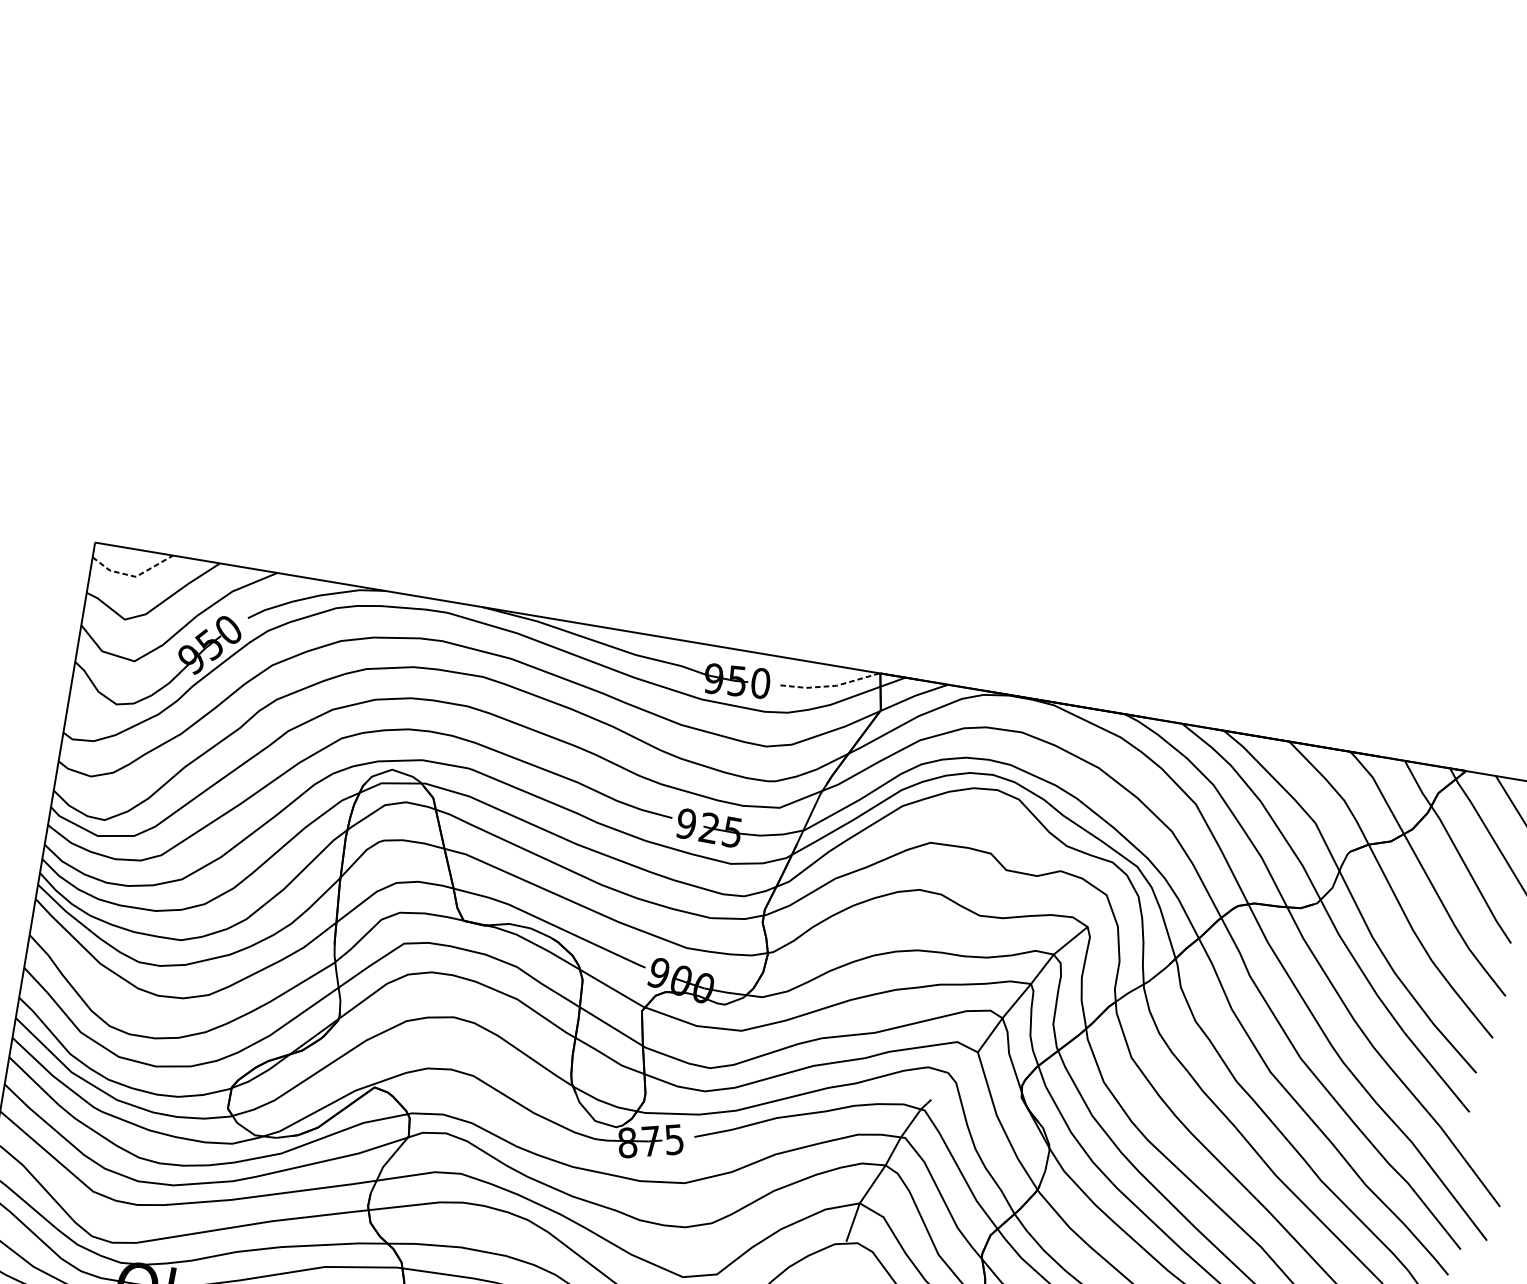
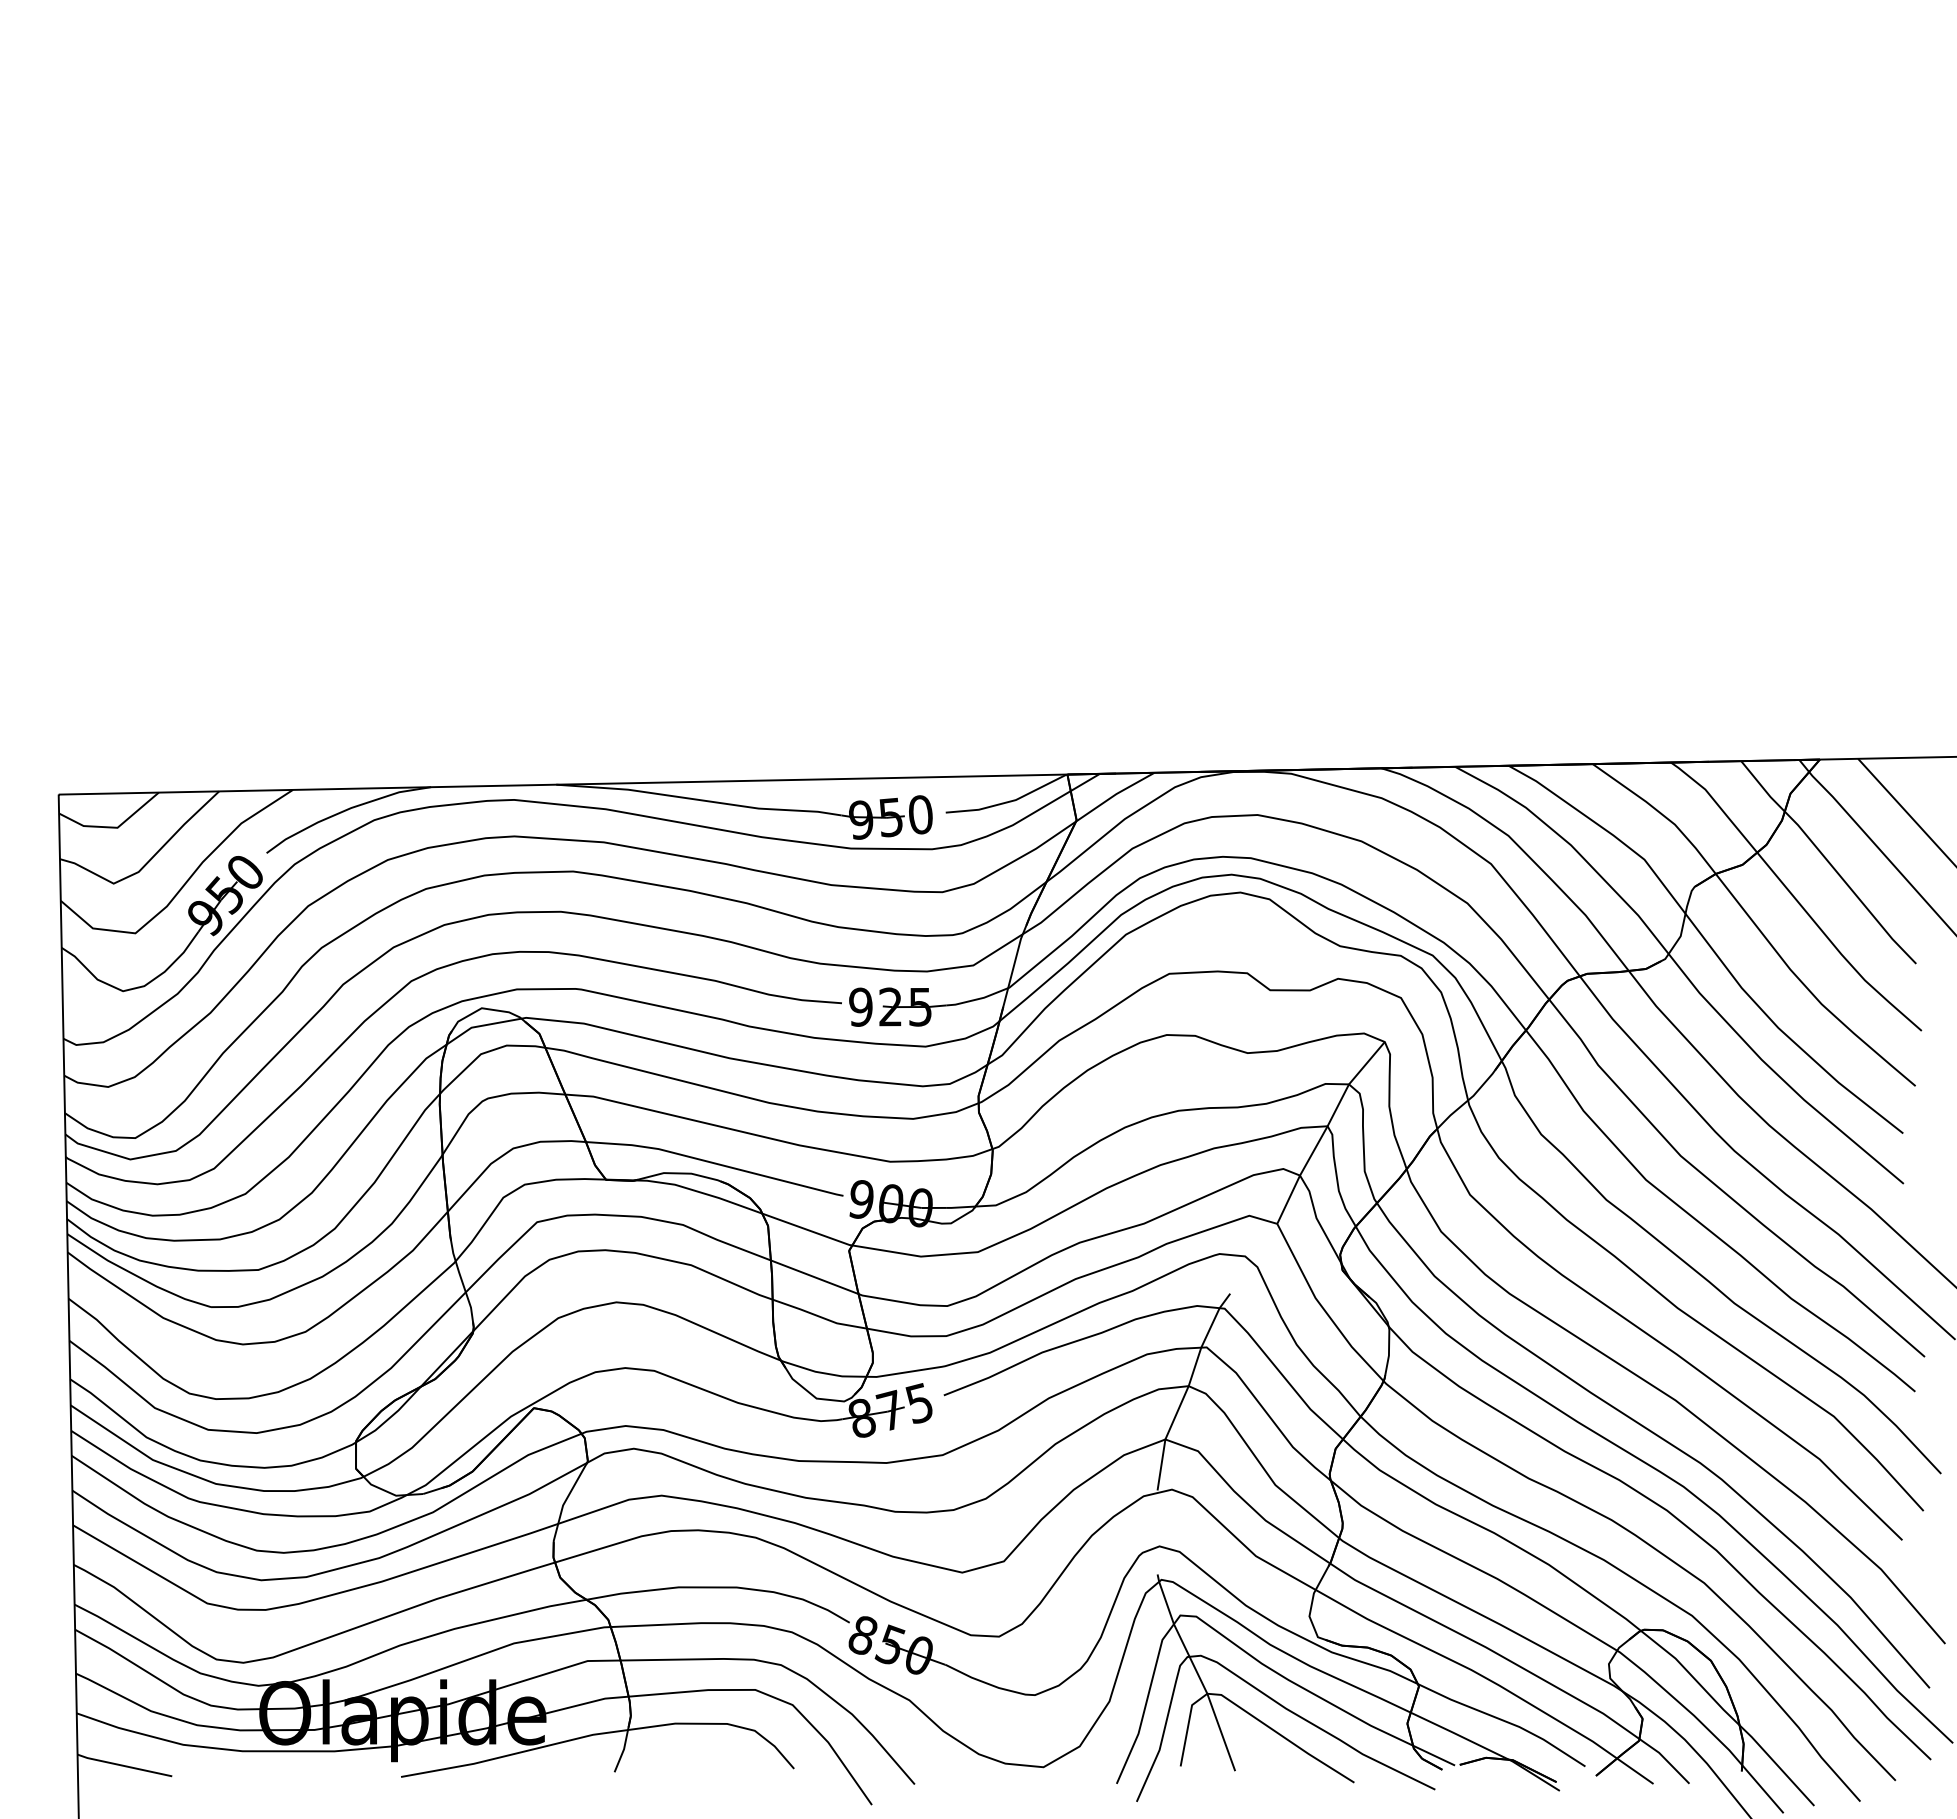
line: (133, 576) -> (114, 827), dashed -> solid
line: (830, 686) -> (1008, 802), dashed -> solid

